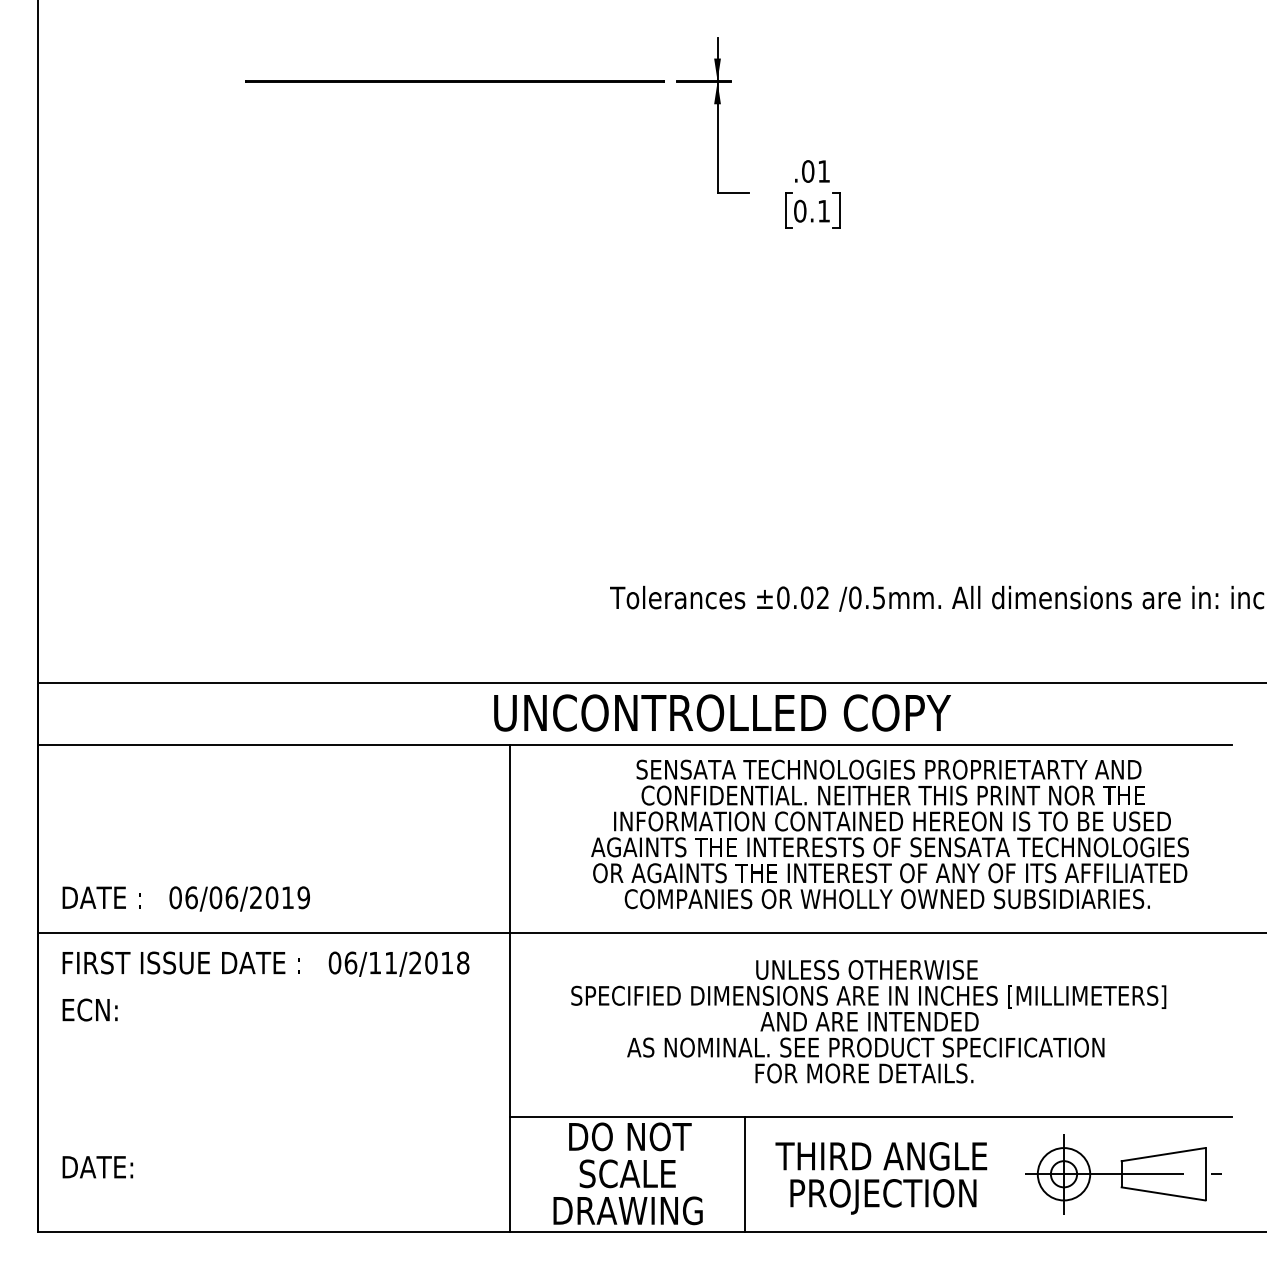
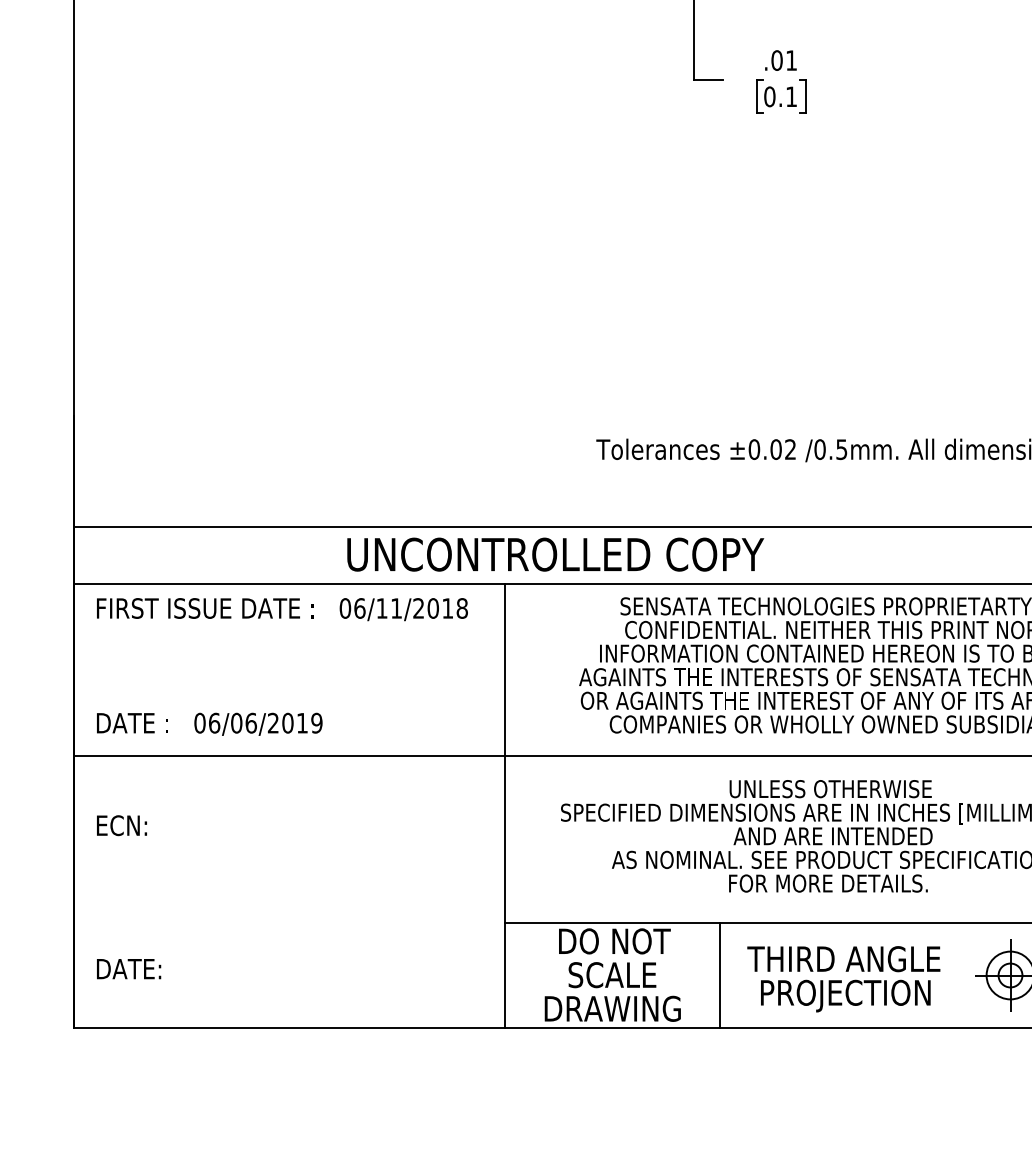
text: (722, 712) -> (555, 554), moved
text: (265, 963) -> (281, 608), moved

